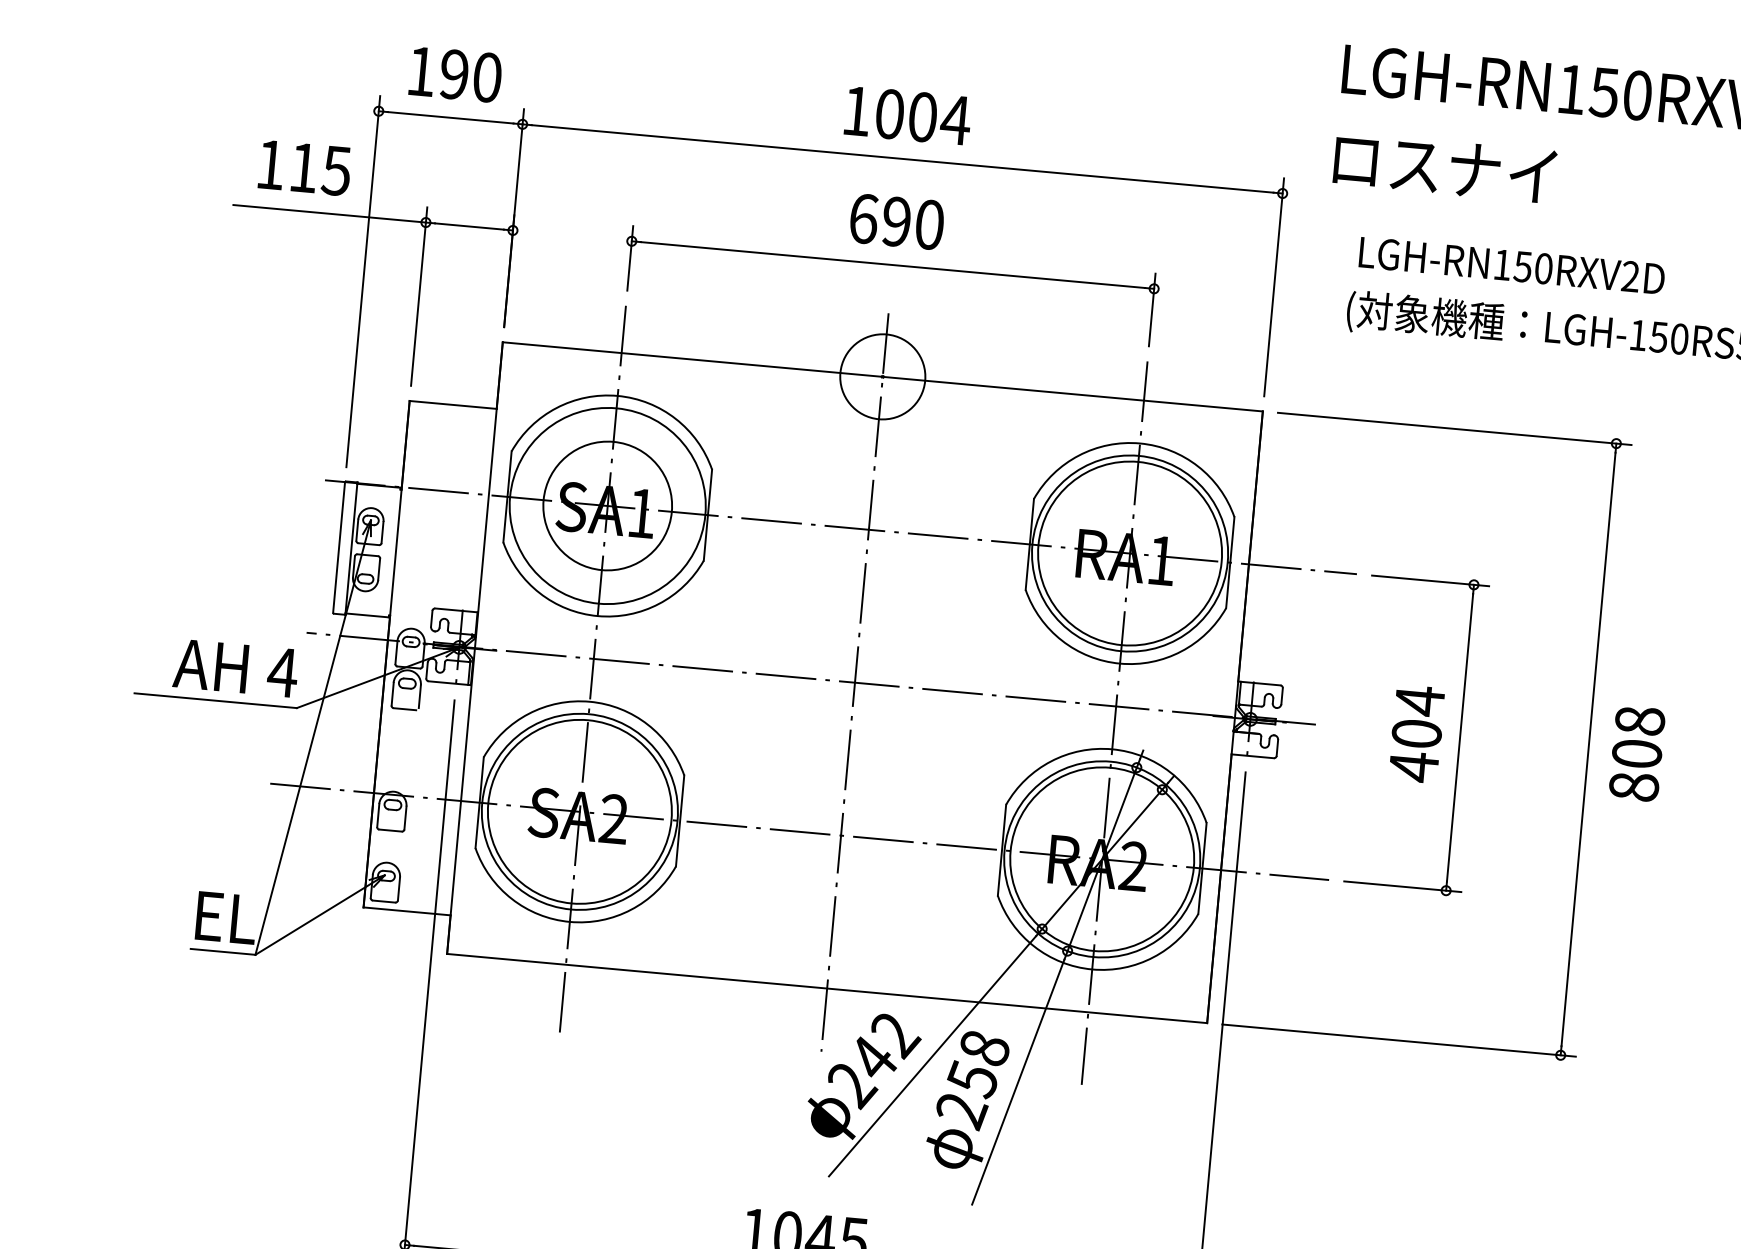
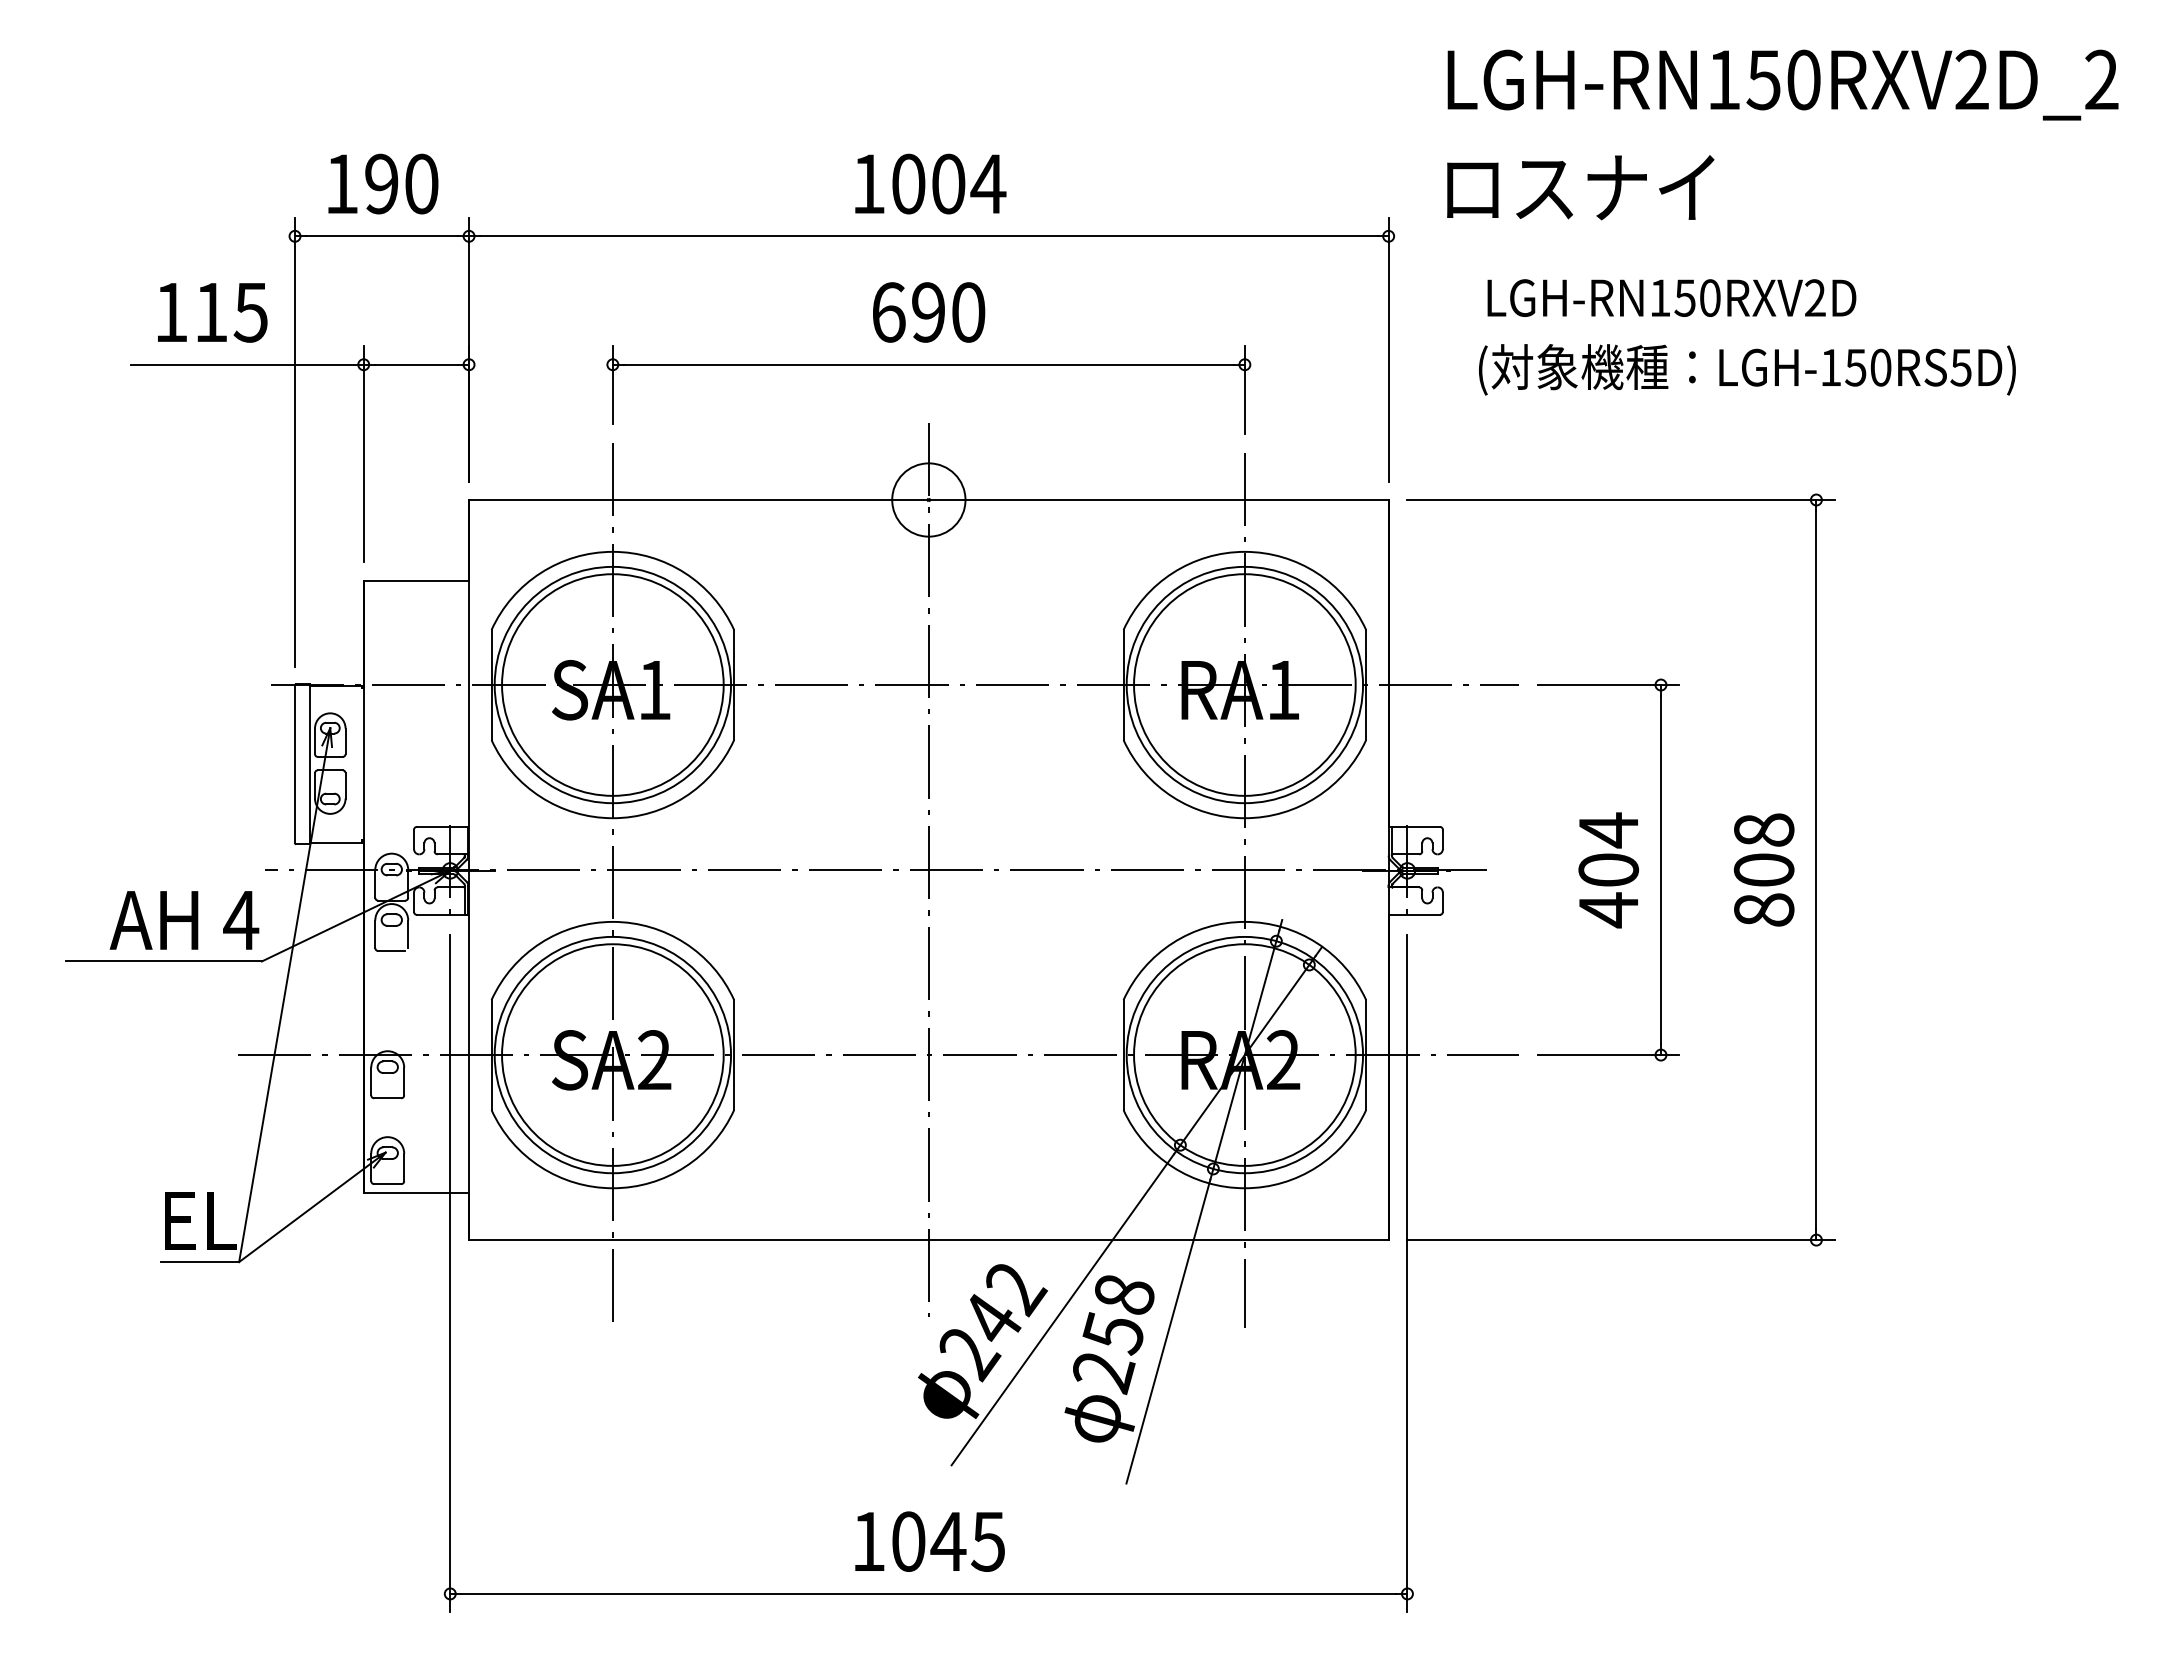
circle: (882, 376) -> (928, 499), size x0.71
circle: (607, 505) -> (612, 684), size x1.43
text: (1637, 753) -> (1764, 869), moved

